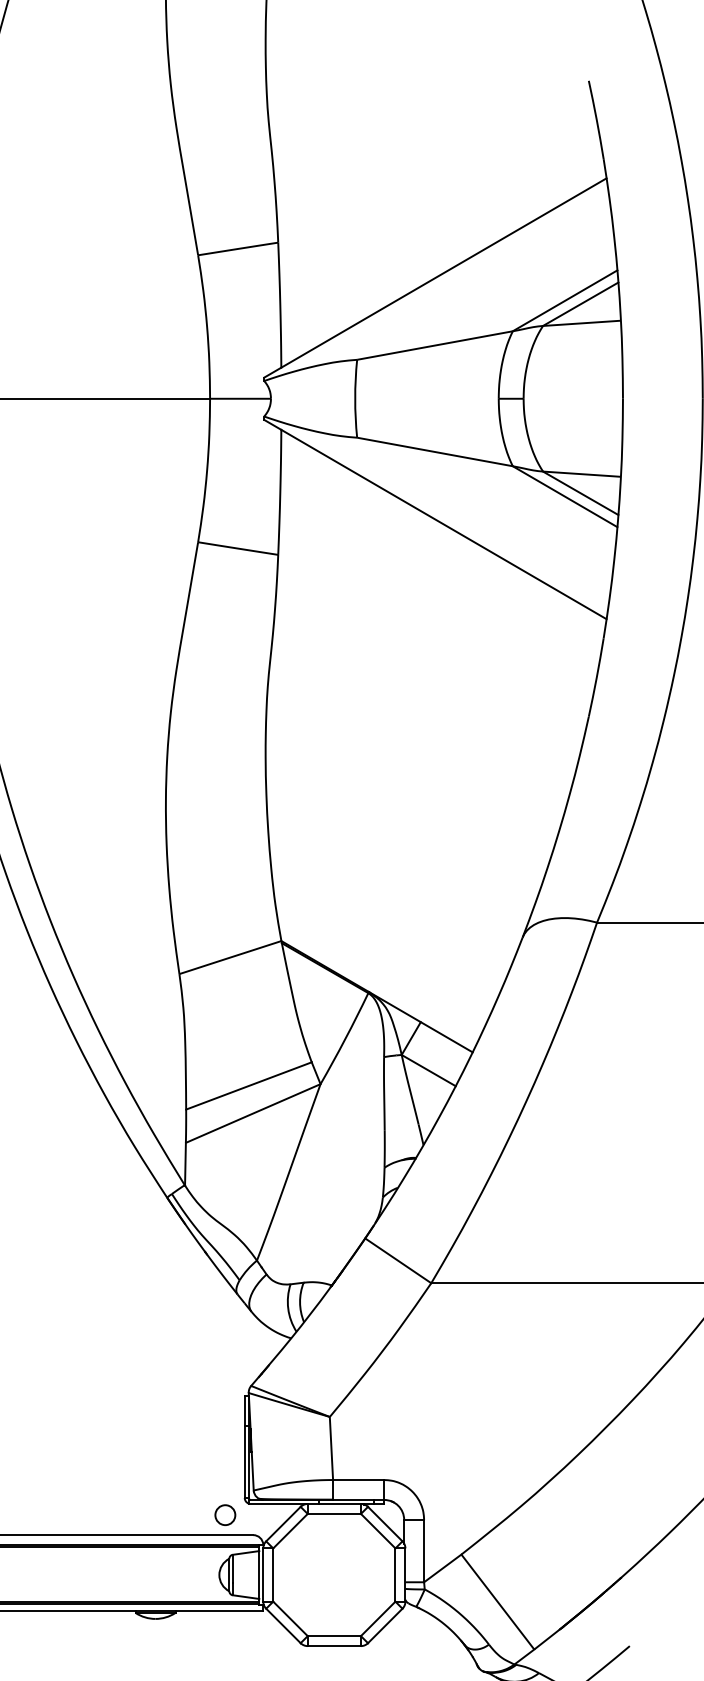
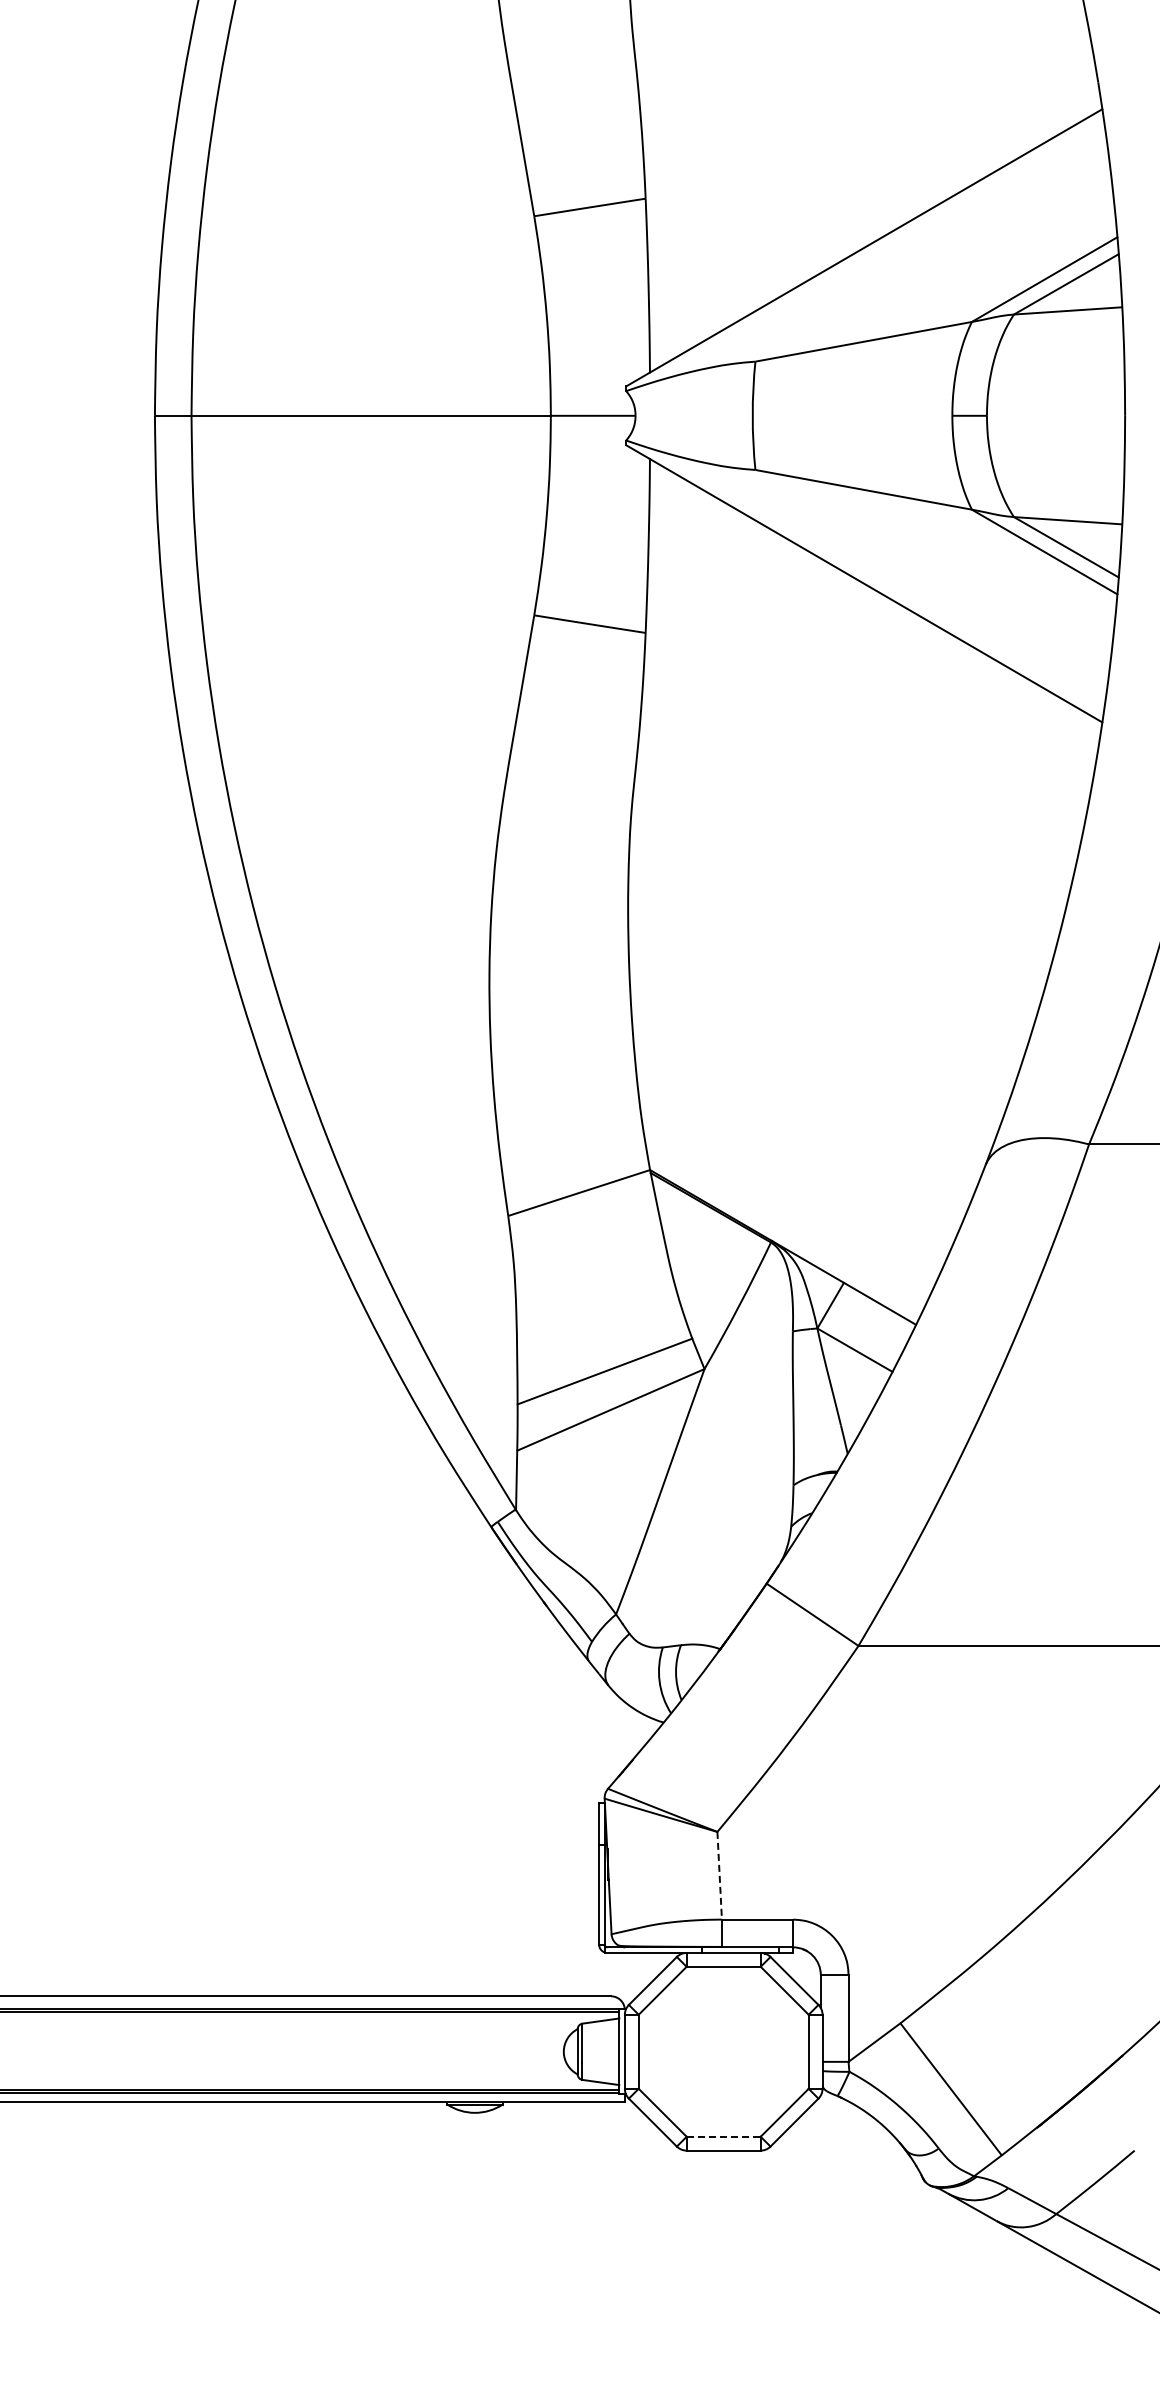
line: (331, 1448) -> (719, 1875), solid -> dashed
circle: (224, 1515) -> (571, 1968), removed
line: (334, 1635) -> (724, 2136), solid -> dashed

